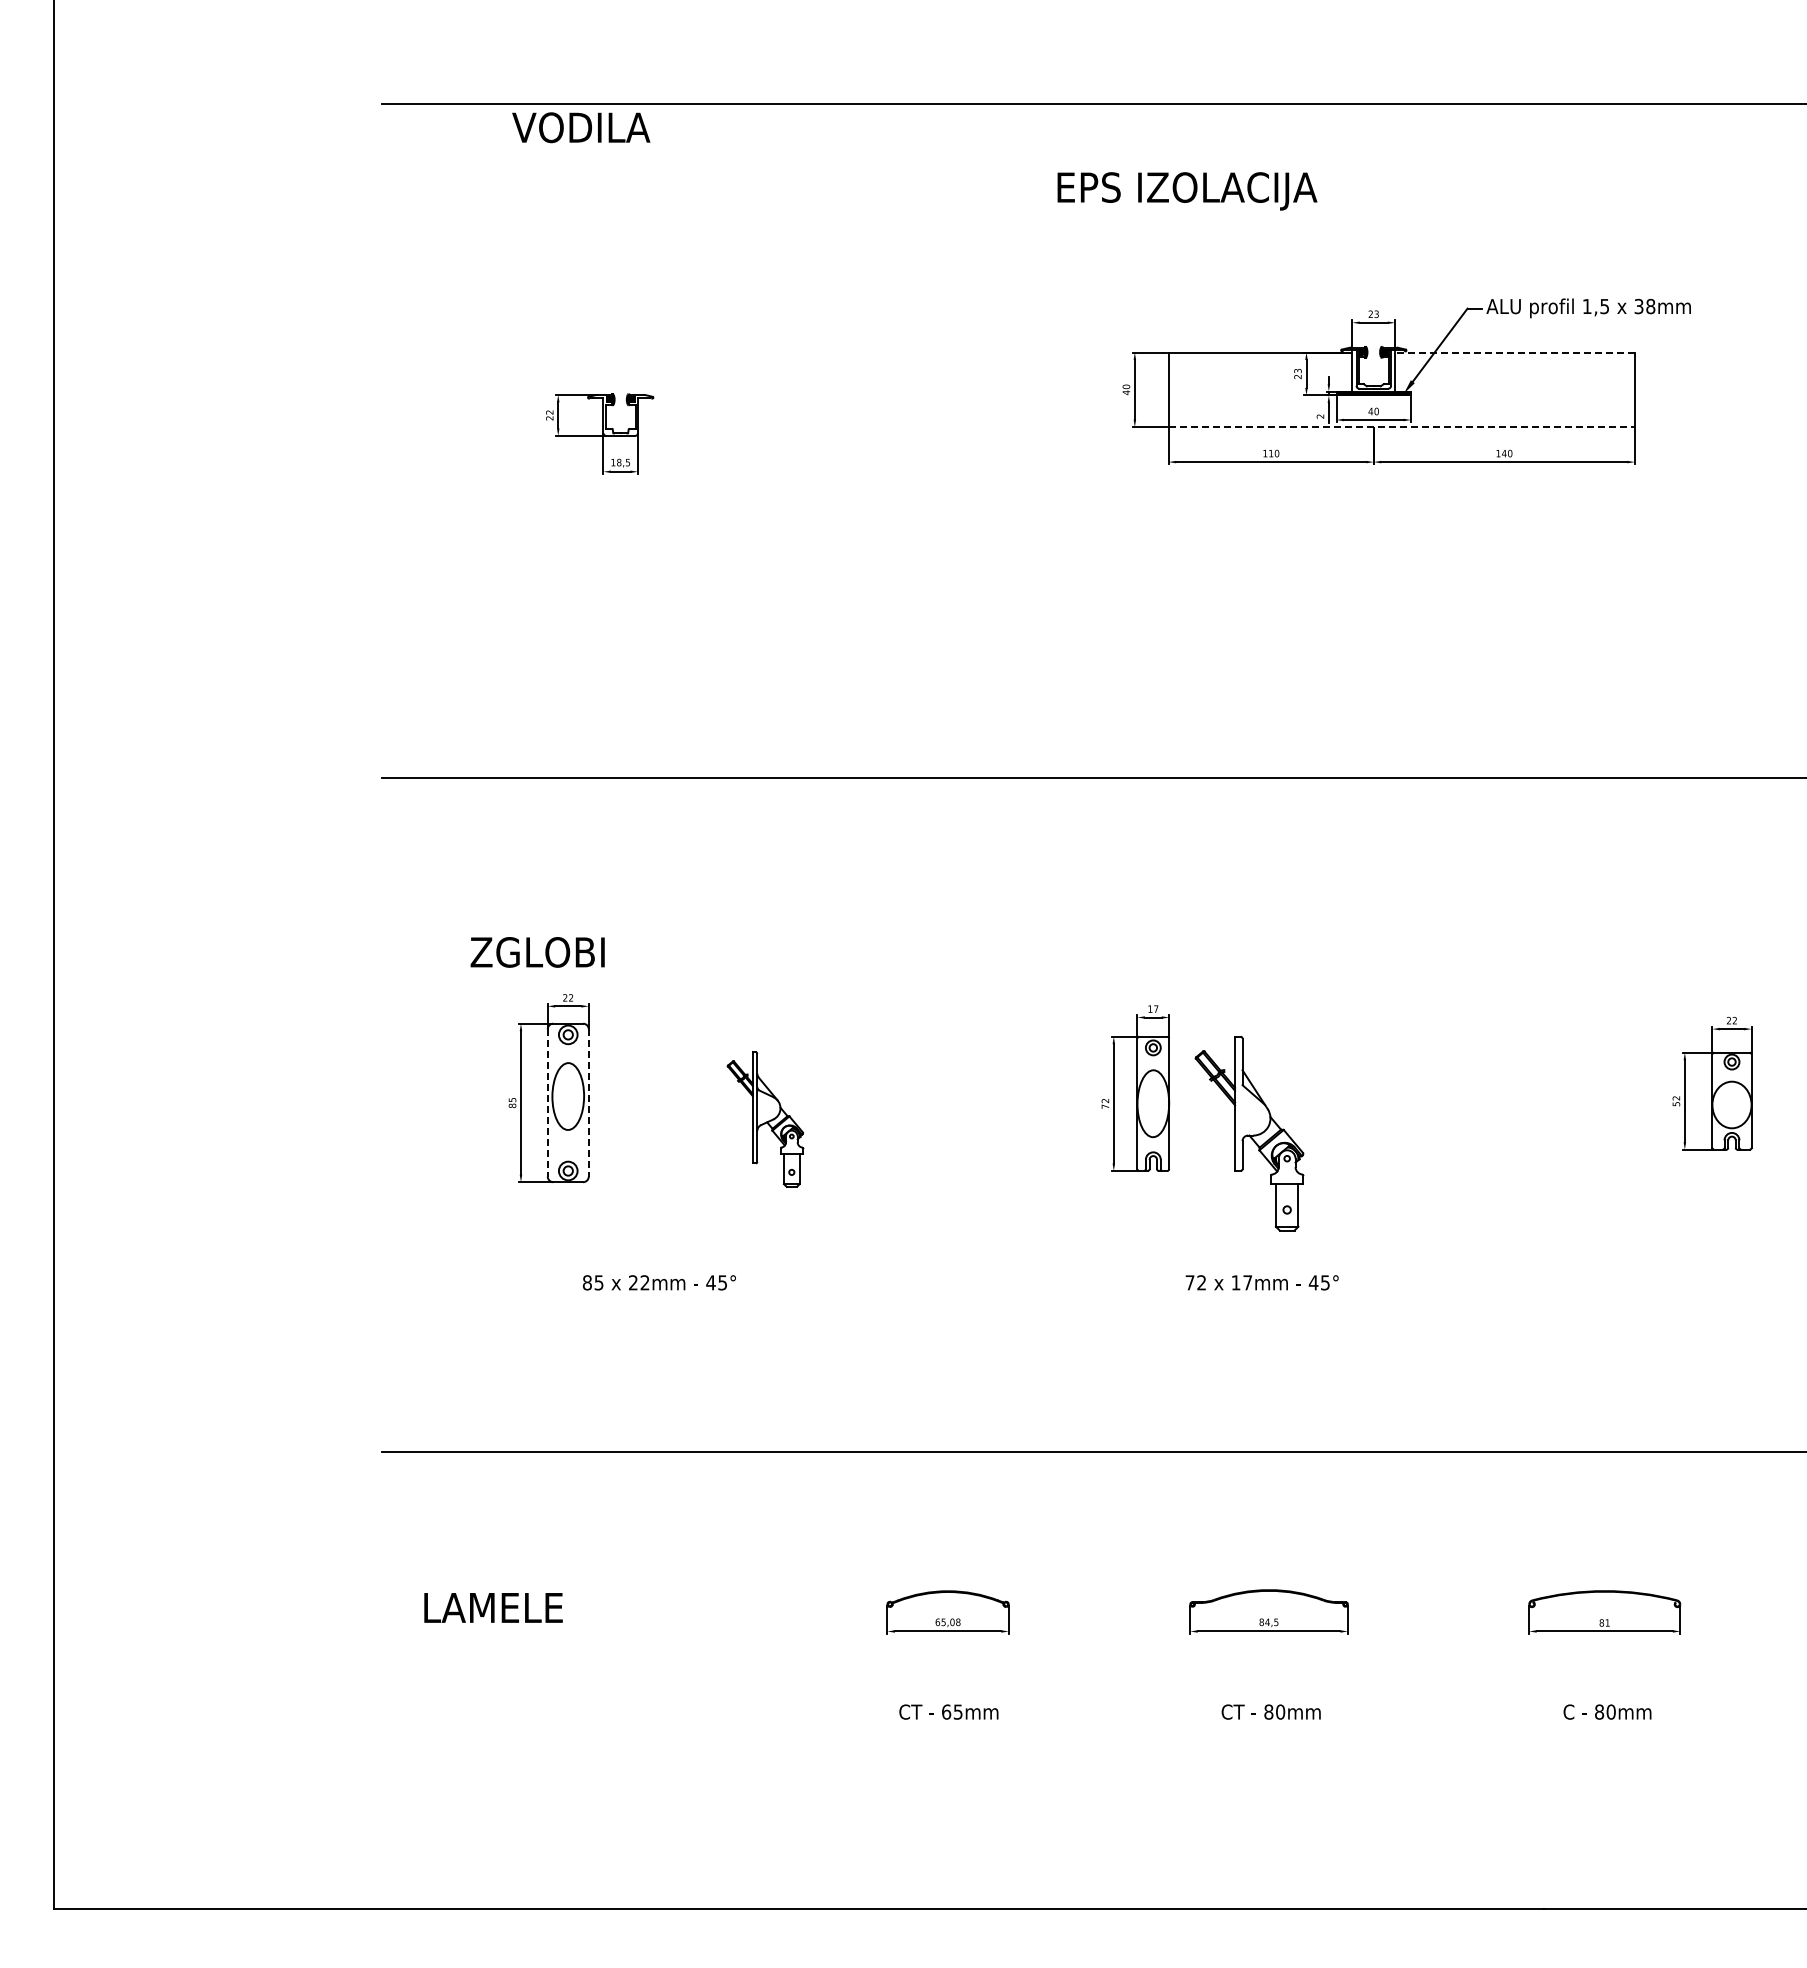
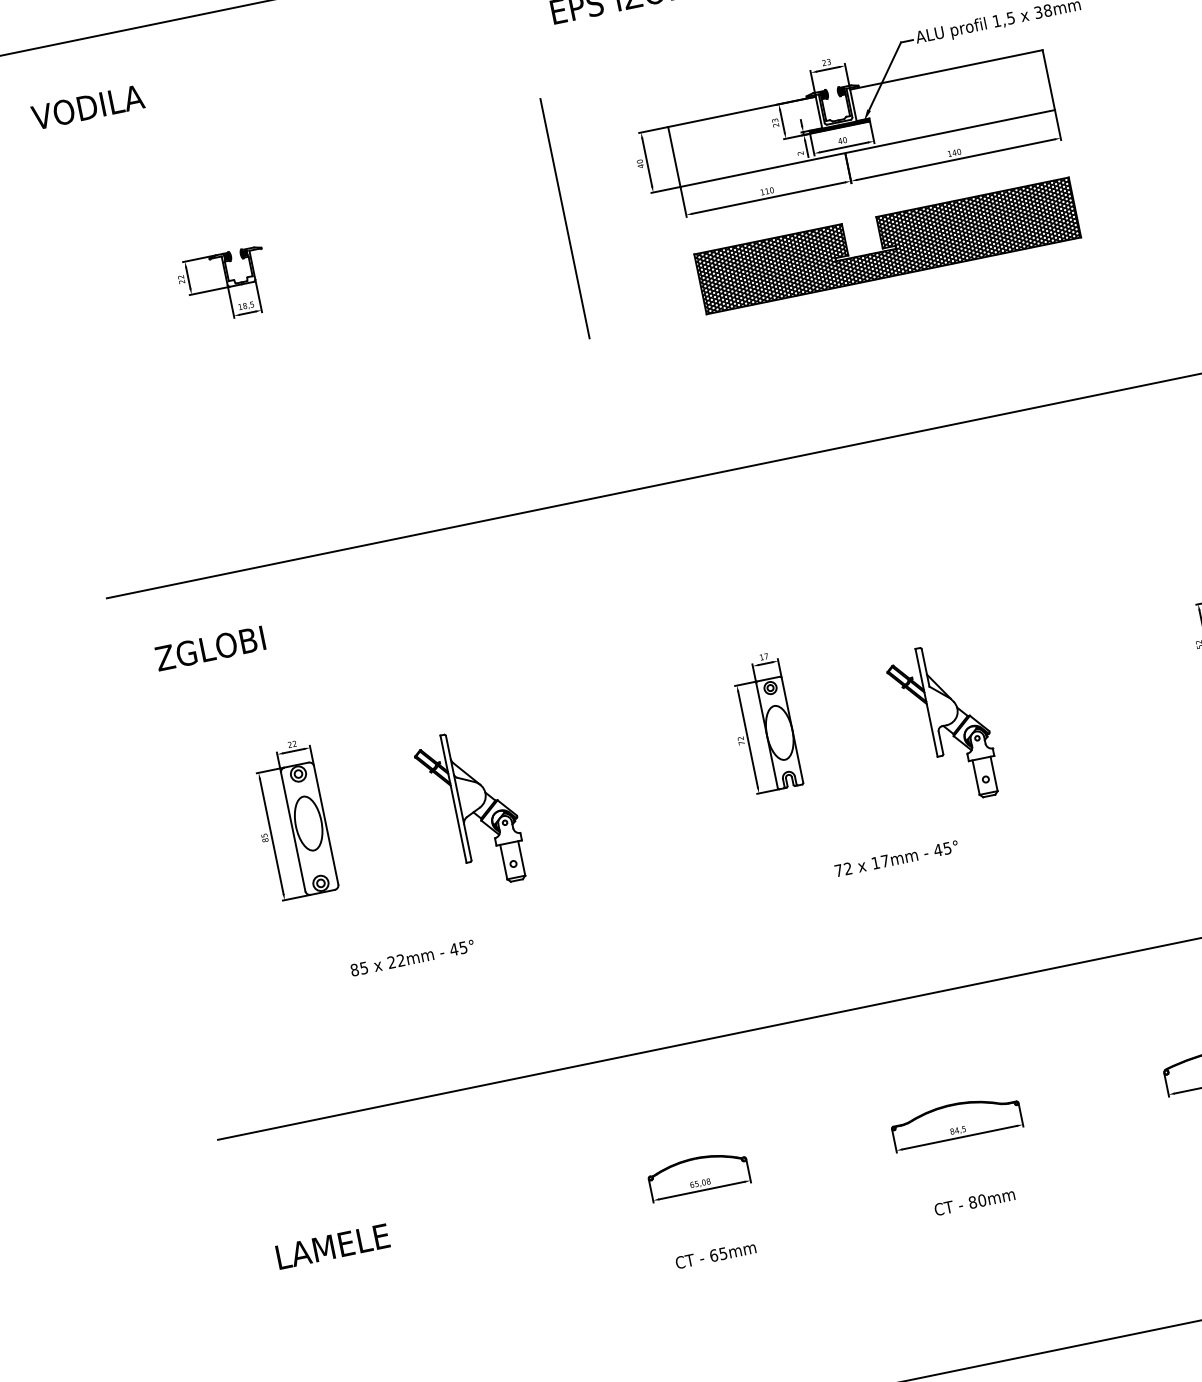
text: (581, 127) -> (88, 107), moved
line: (1515, 352) -> (946, 69), dashed -> solid
line: (1402, 427) -> (868, 148), dashed -> solid
line: (1022, 436) -> (564, 218), added
part: (1401, 548) -> (887, 246), added
text: (537, 952) -> (210, 648), moved
line: (547, 1102) -> (292, 831), dashed -> solid
line: (588, 1102) -> (325, 825), dashed -> solid
part: (765, 1119) -> (470, 809), size x1.43
part: (1249, 1133) -> (943, 724), moved

